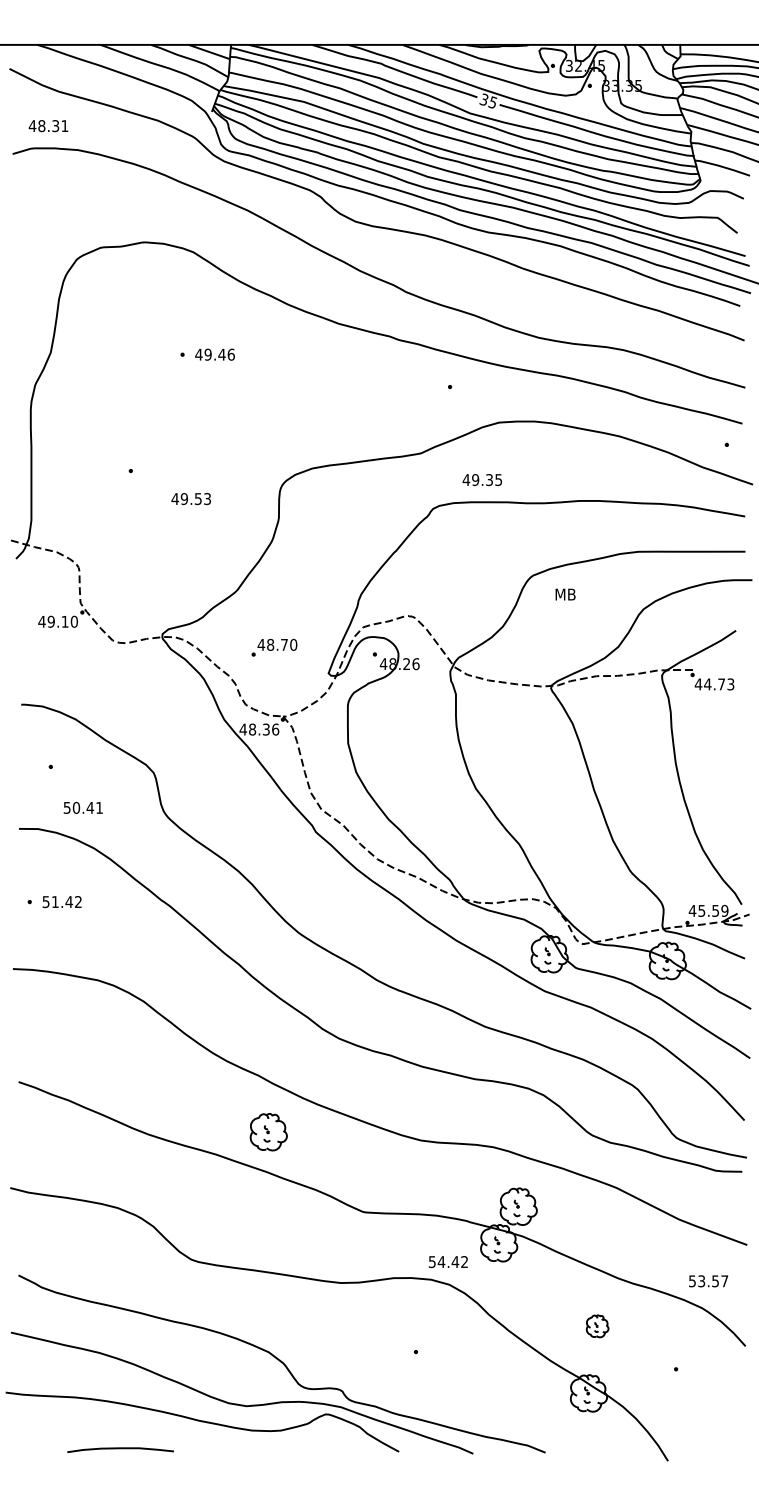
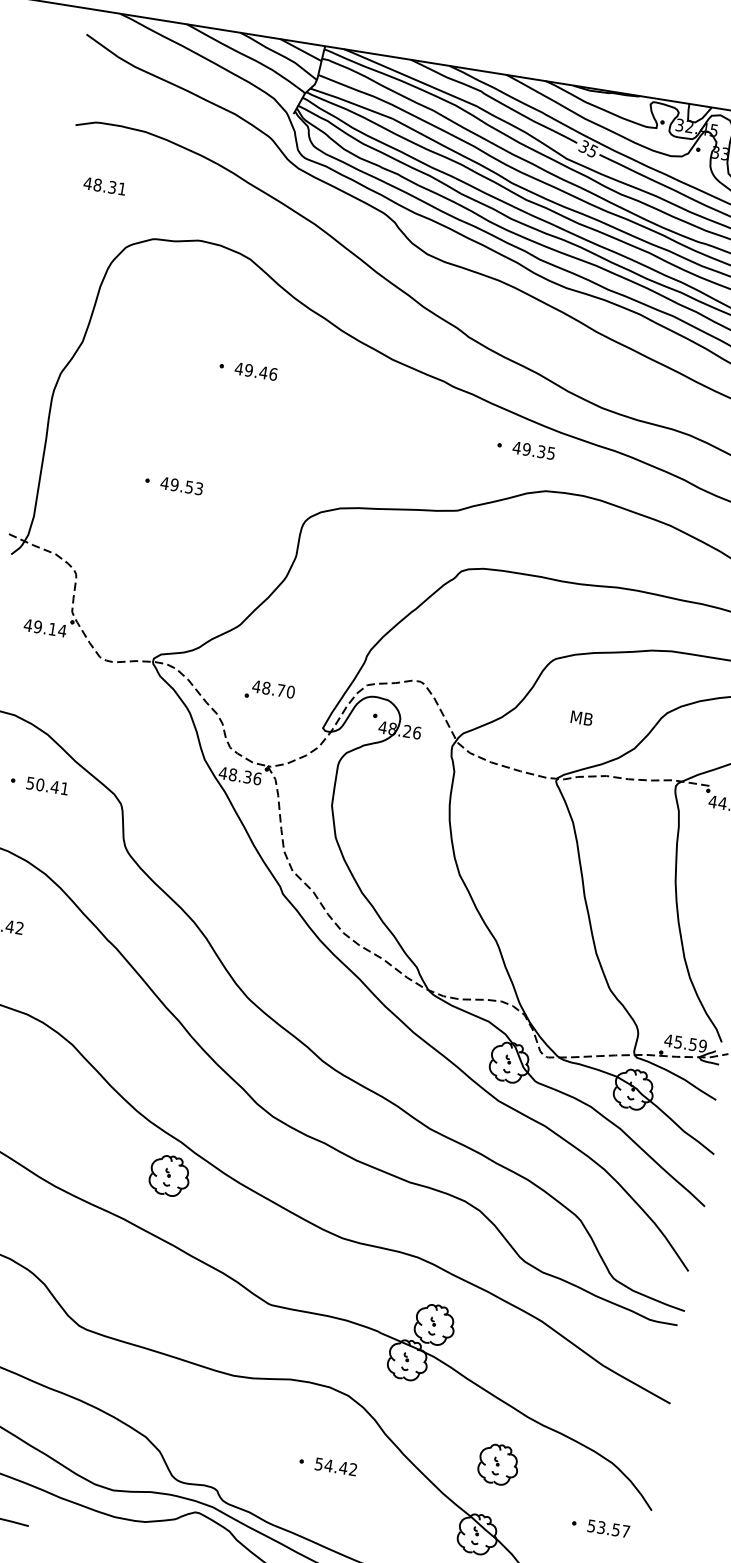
text: (48, 126) -> (104, 186), moved
text: (482, 480) -> (533, 451), moved
text: (190, 499) -> (180, 486), moved
text: (565, 594) -> (581, 718), moved
text: (74, 621) -> (62, 630), 49.10 -> 49.14
text: (82, 807) -> (46, 785), moved
part: (268, 1132) -> (169, 1176), moved
text: (448, 1262) -> (336, 1467), moved
text: (708, 1281) -> (608, 1529), moved
part: (597, 1326) -> (498, 1464), size x1.67

